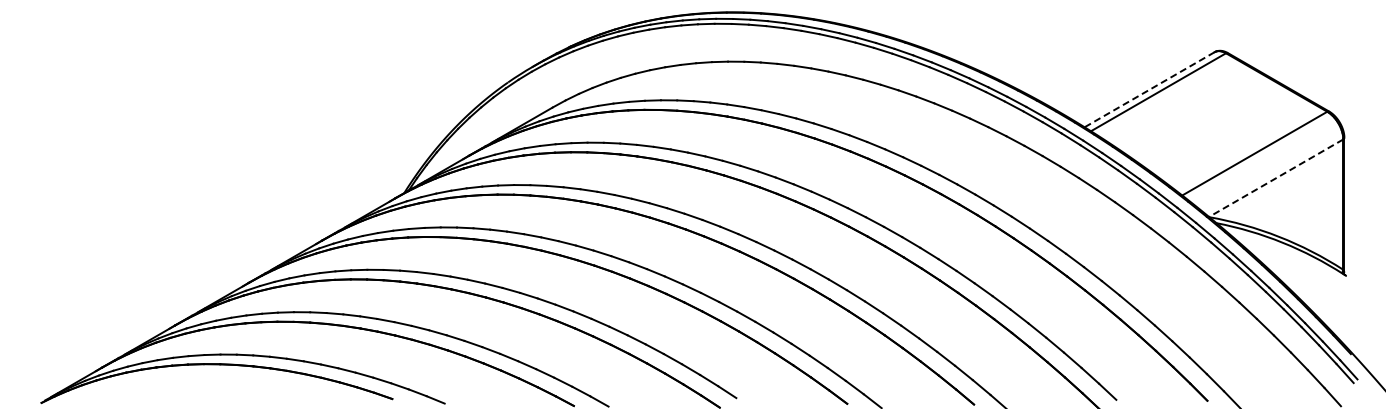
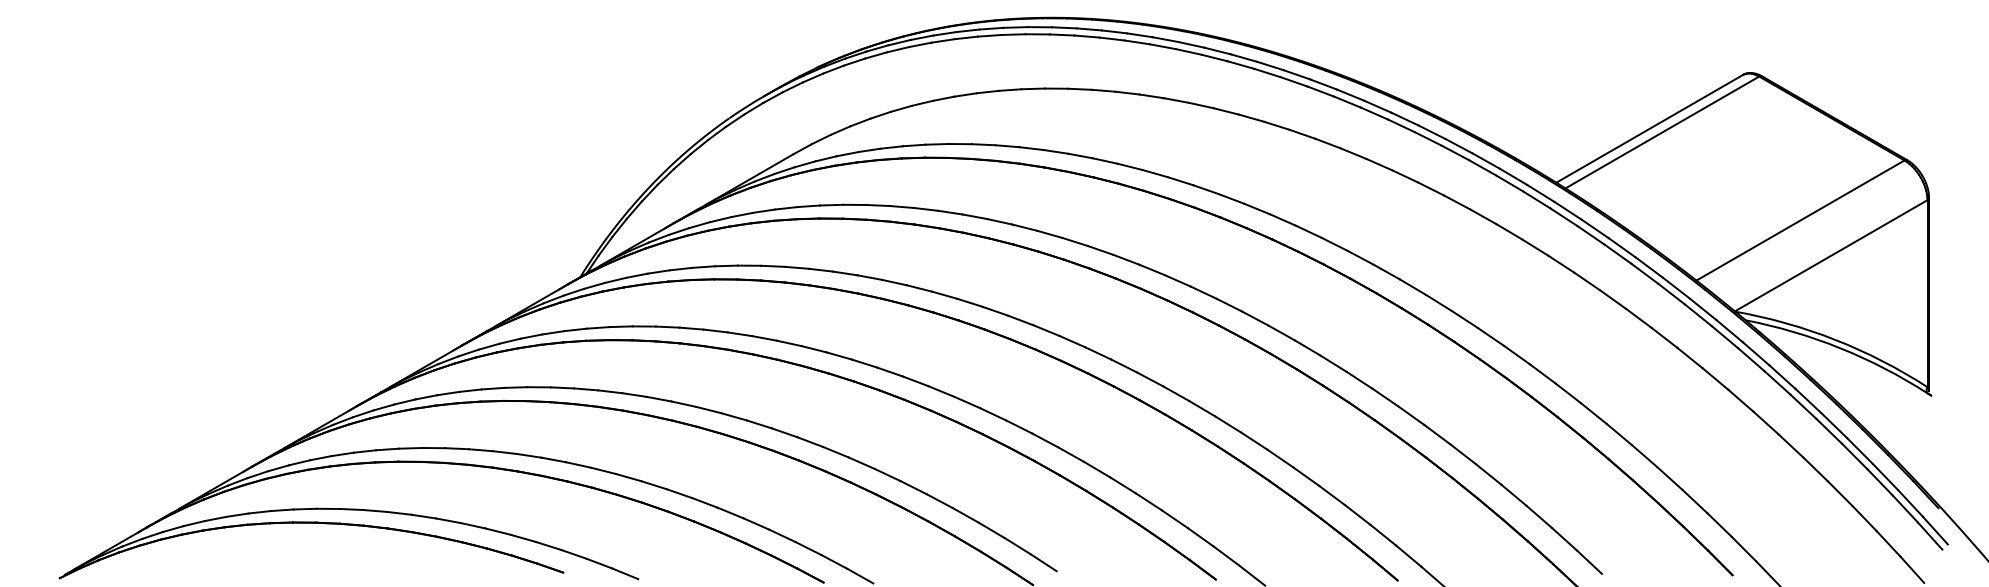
line: (1149, 89) -> (1649, 128), dashed -> solid
line: (1276, 178) -> (1831, 256), dashed -> solid

